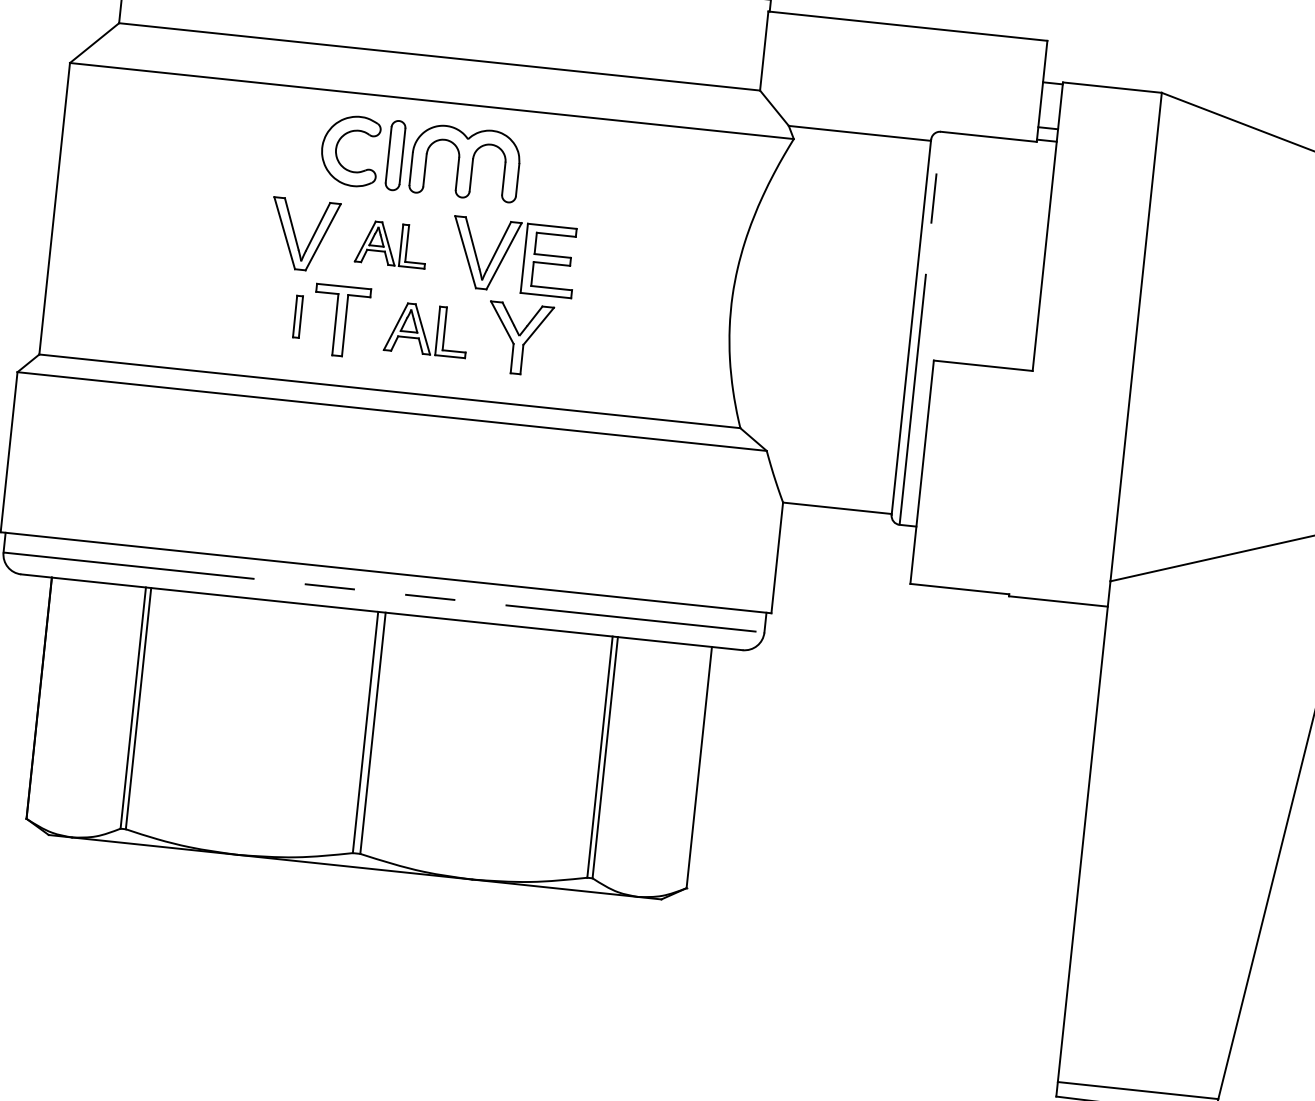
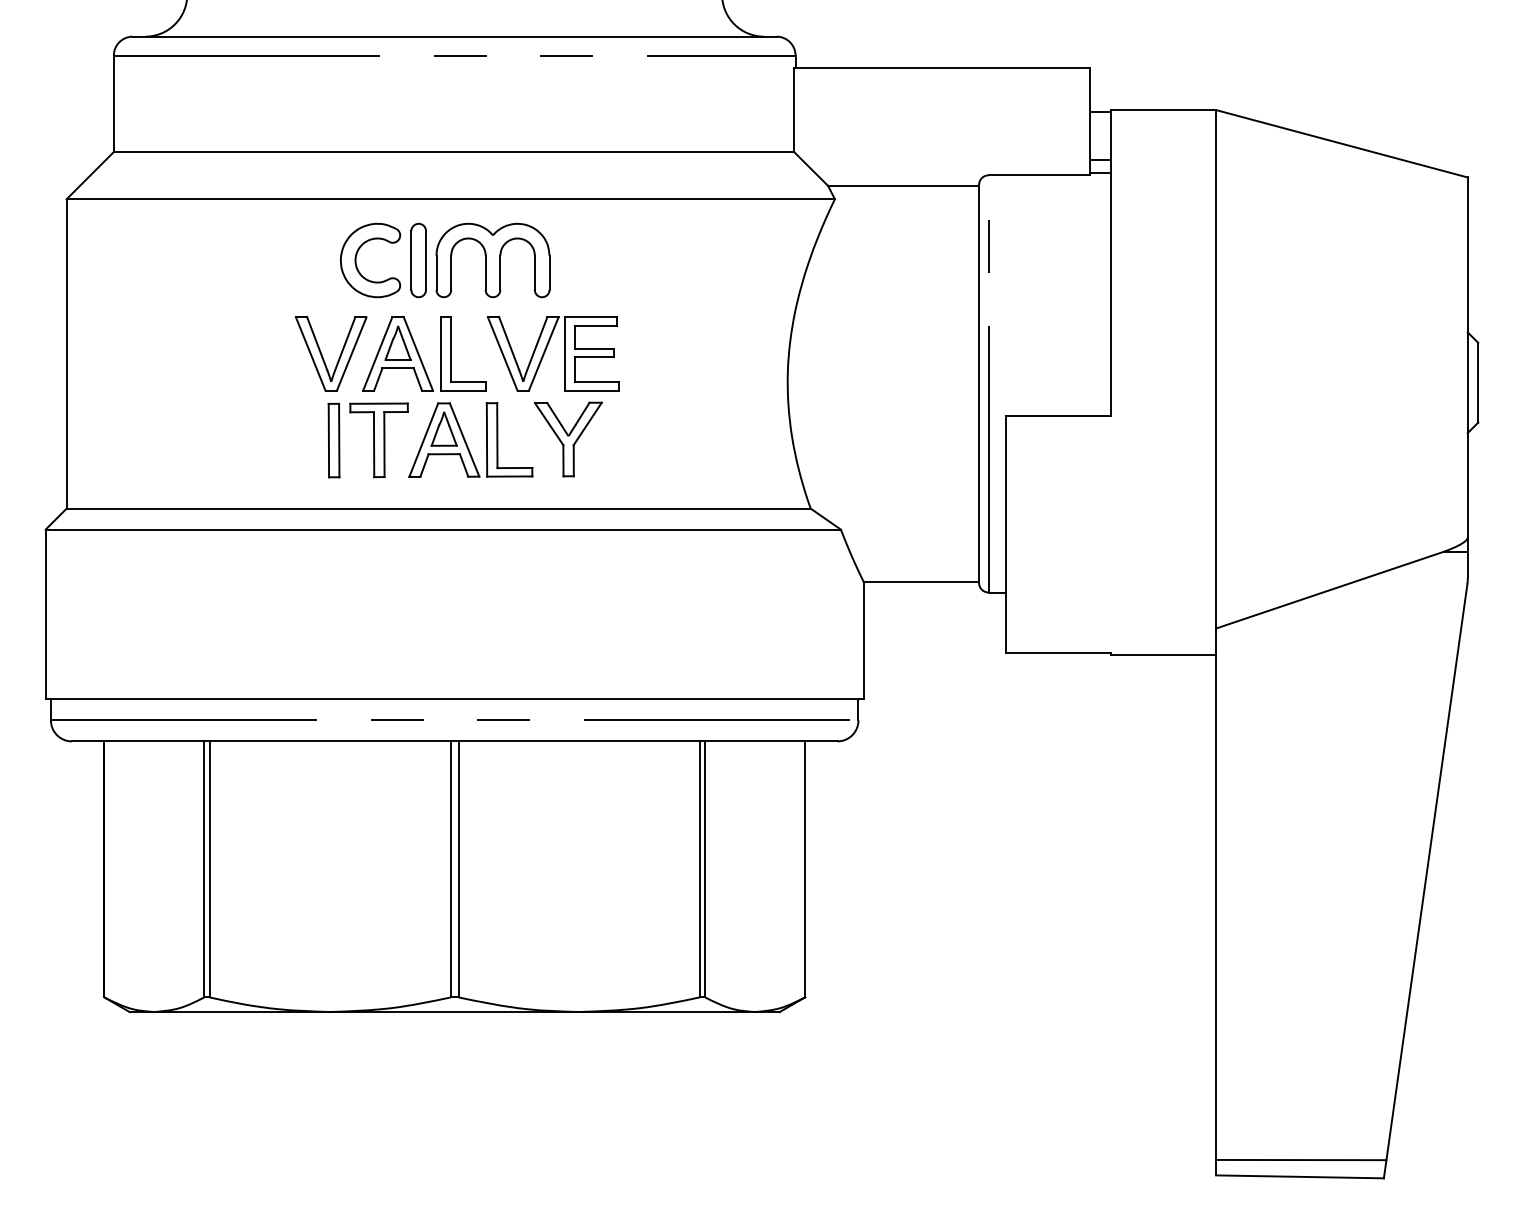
part: (391, 243) -> (424, 353), size x1.67
part: (297, 316) -> (333, 440), size x1.67
part: (426, 329) -> (470, 439), size x1.43

